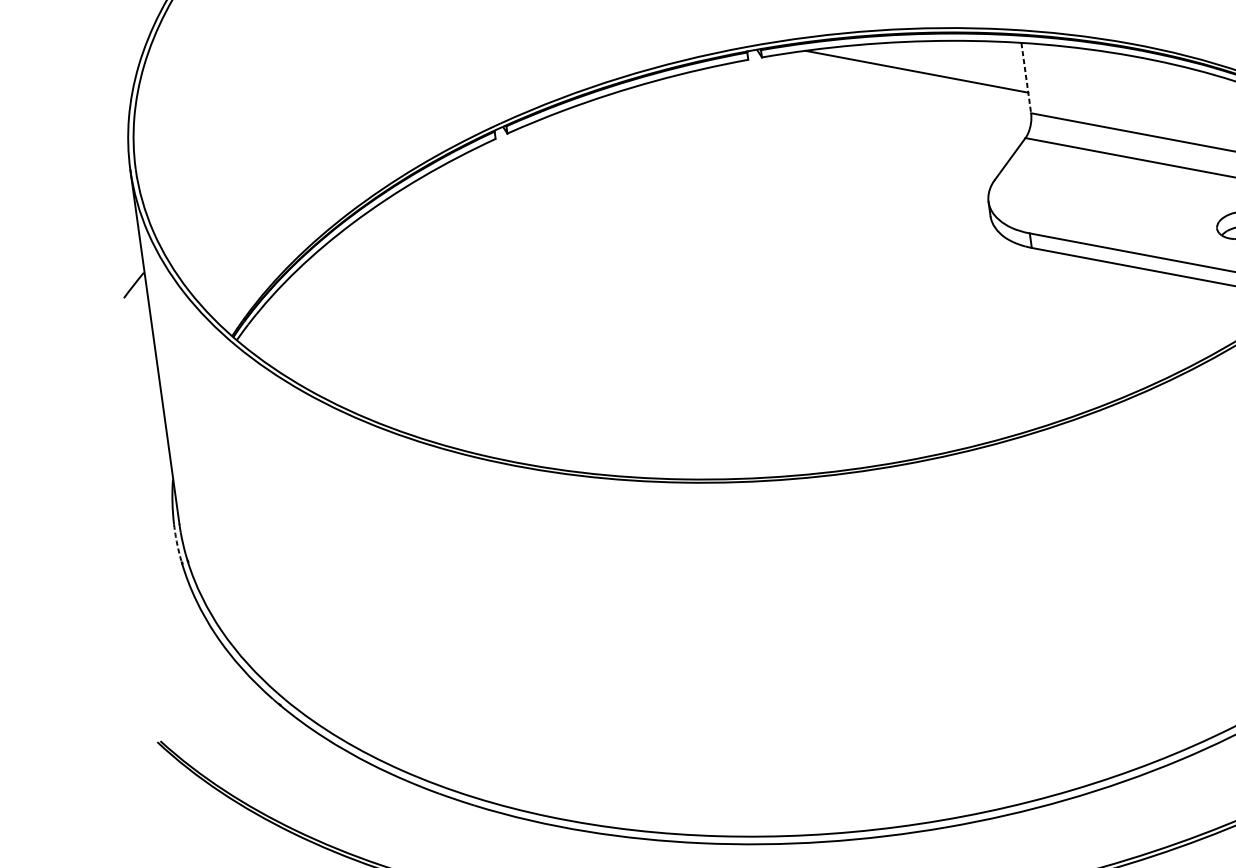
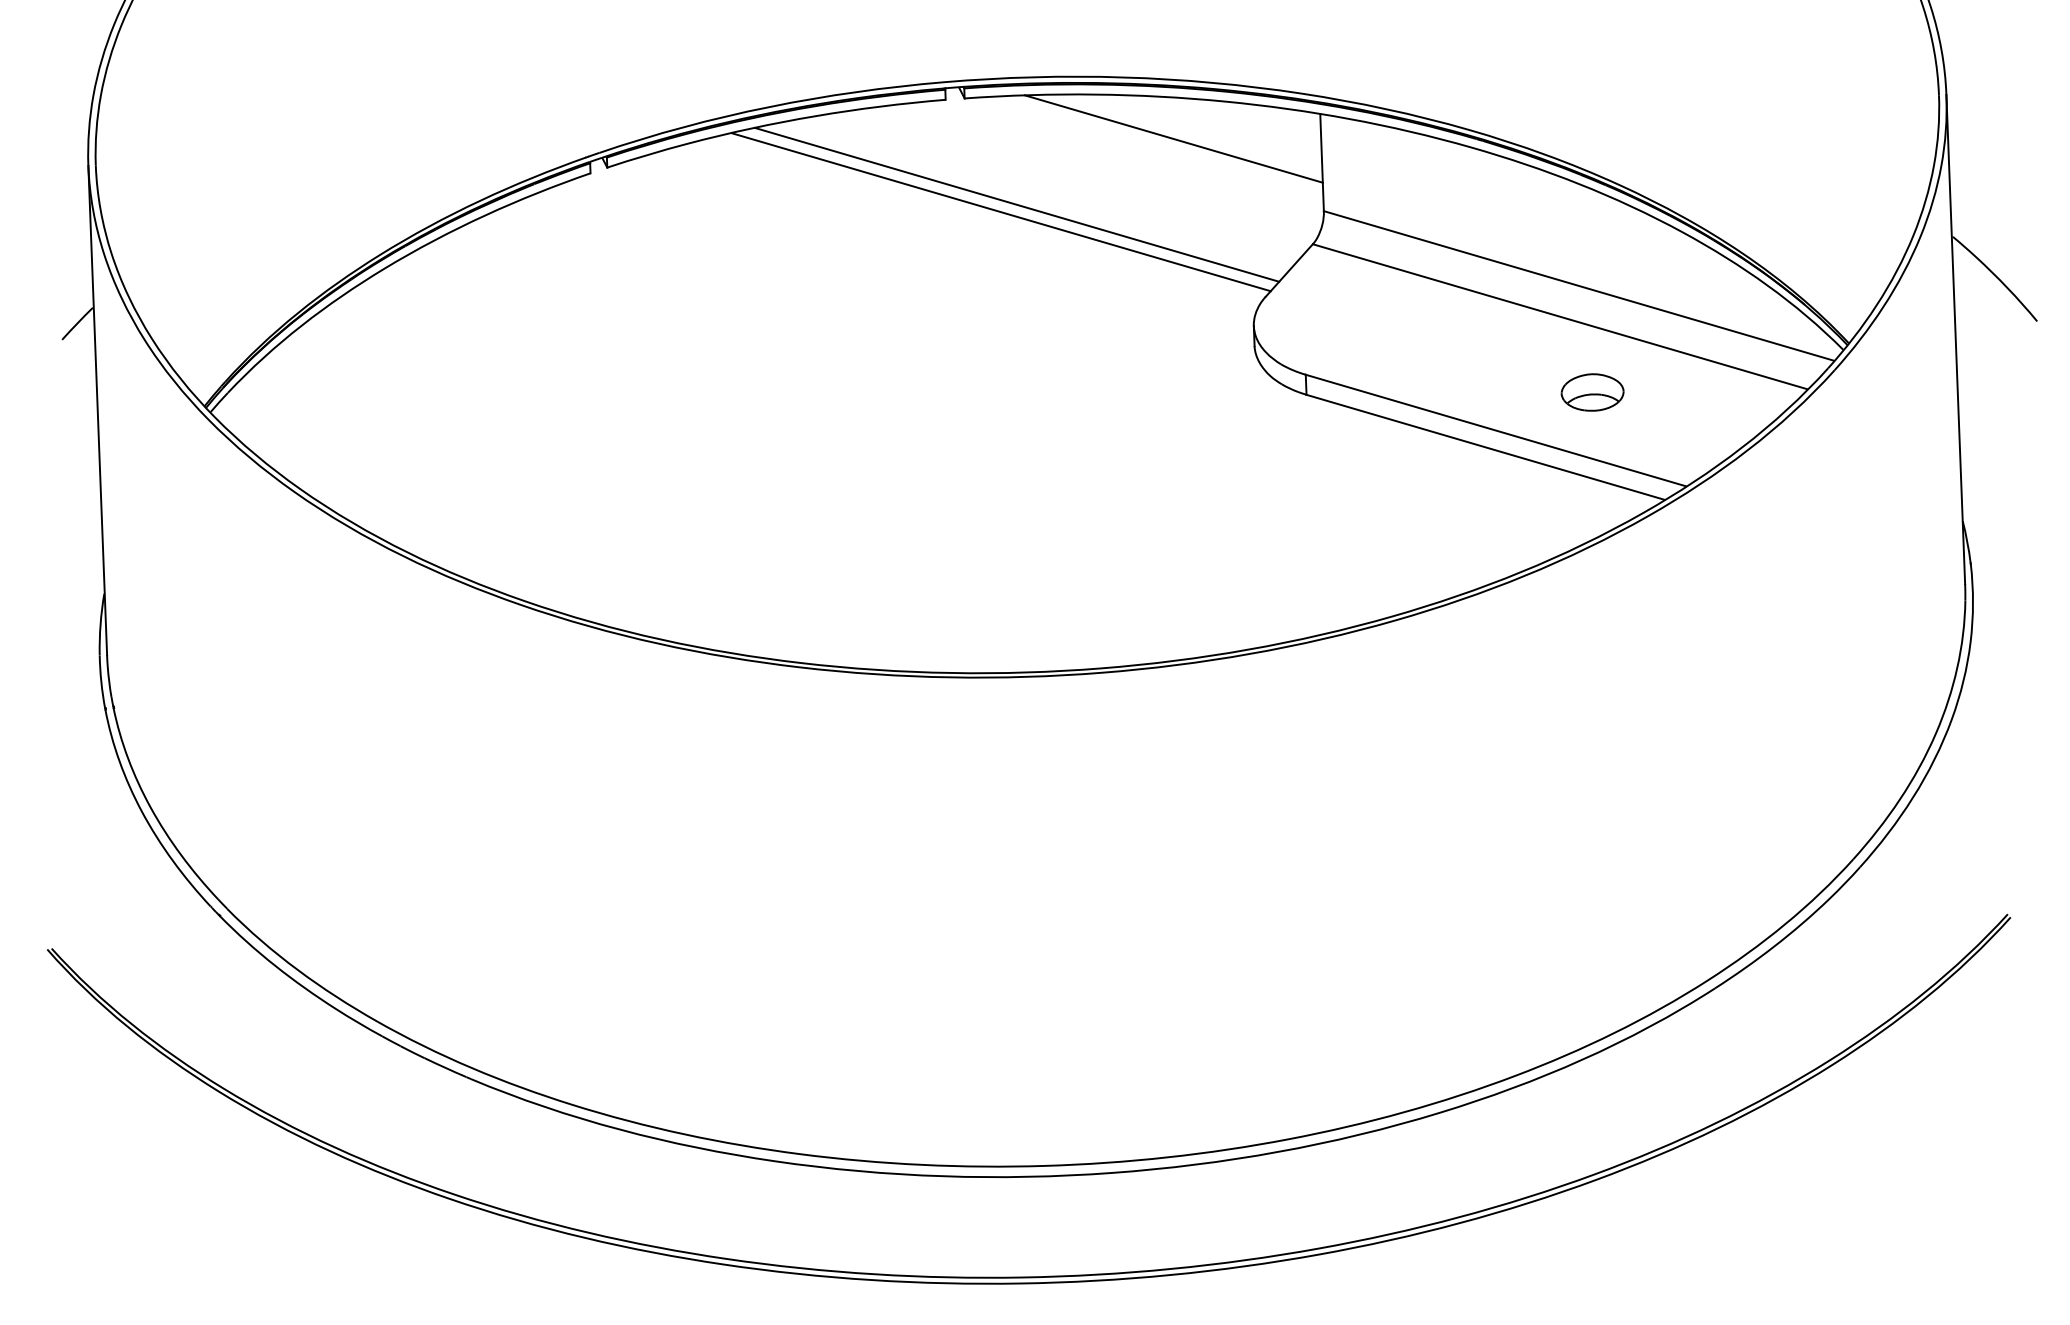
line: (1026, 78) -> (1322, 162), dashed -> solid
line: (808, 130) -> (1017, 204), added
line: (796, 137) -> (1000, 212), added
arc: (177, 543) -> (101, 681), dashed -> solid

